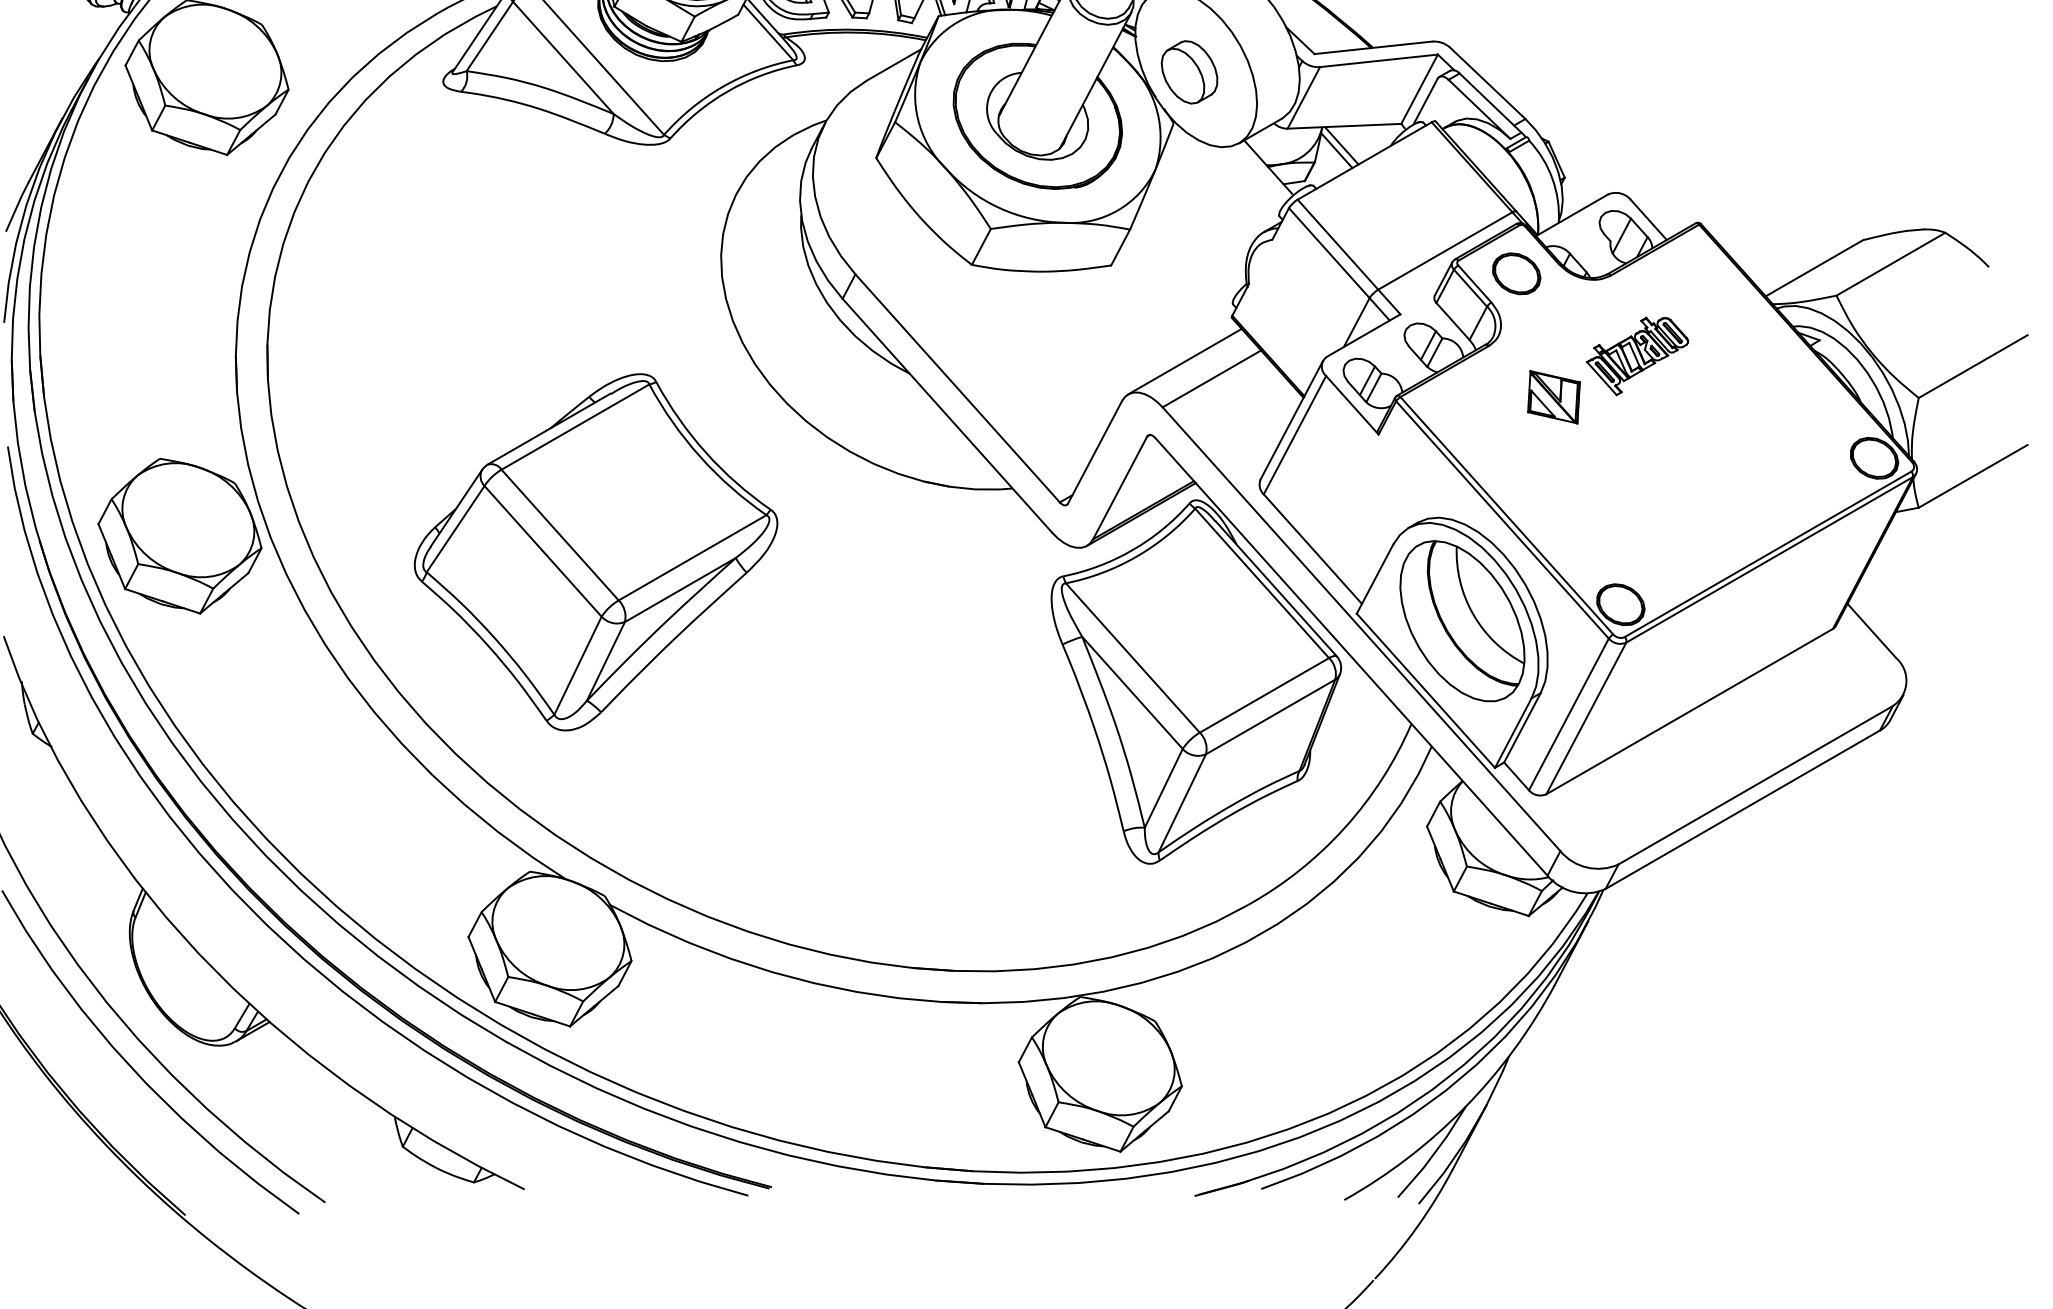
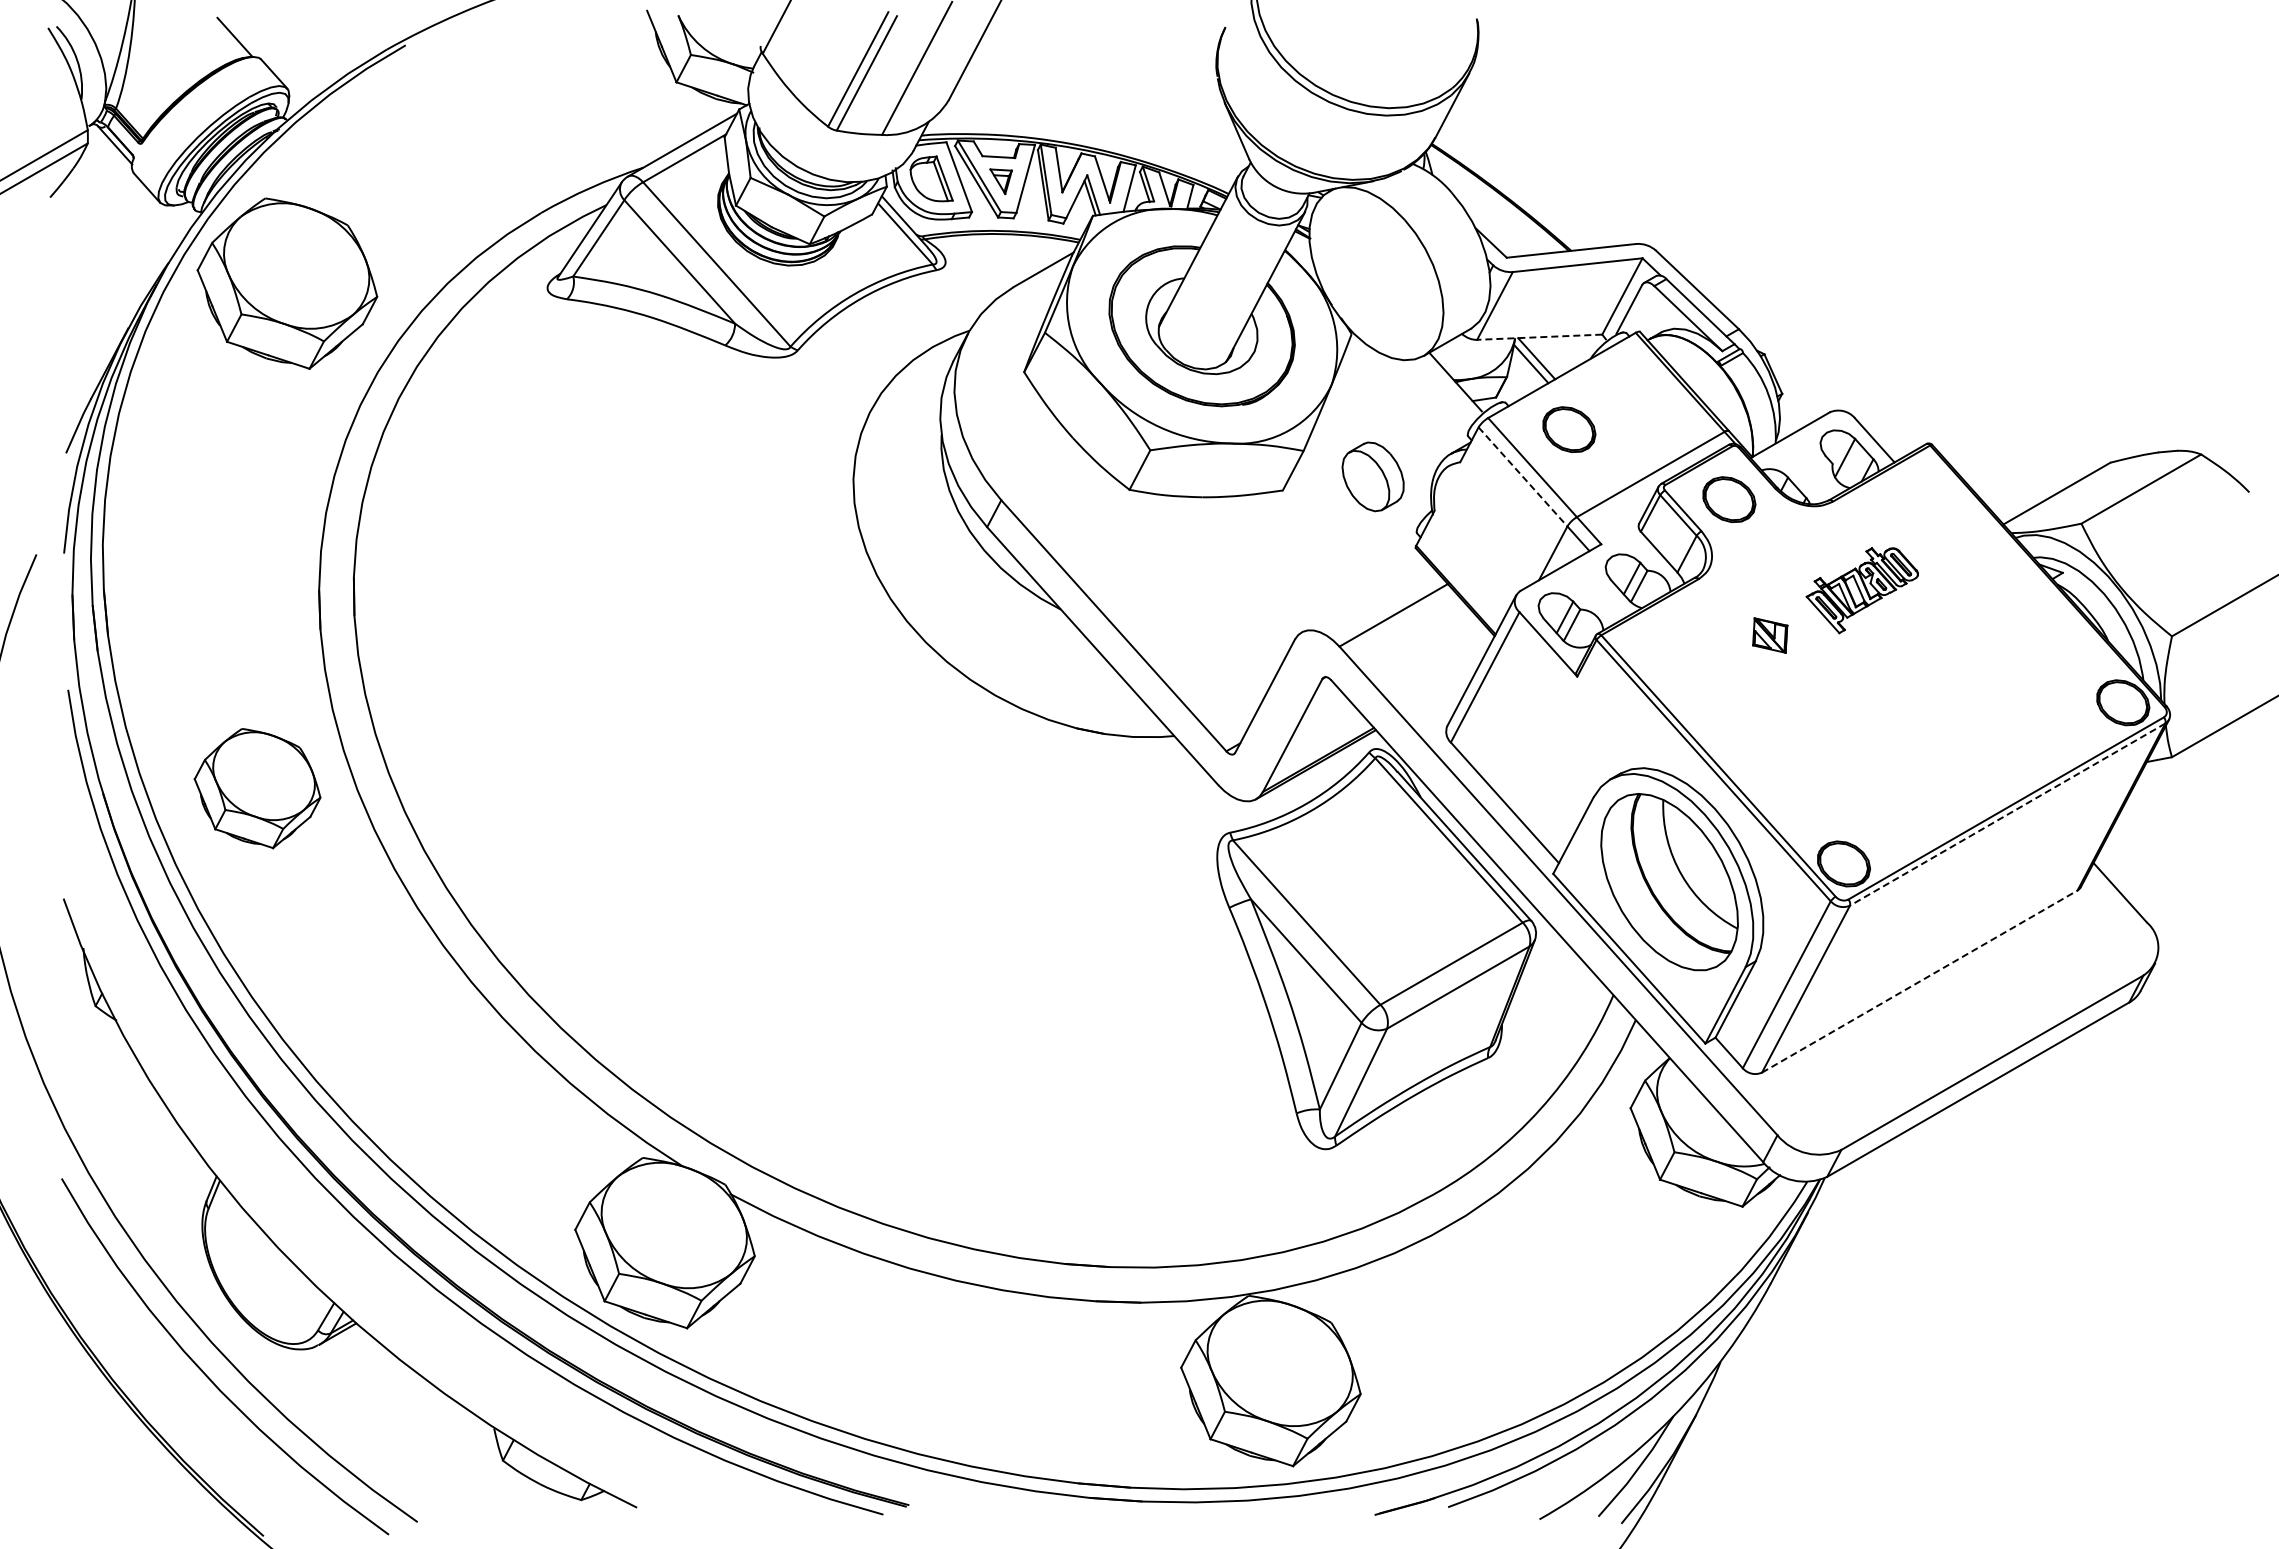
part: (1188, 72) -> (1372, 476), moved
line: (1344, 126) -> (1539, 337), solid -> dashed
part: (1371, 210) -> (1569, 429), added
line: (1329, 252) -> (1523, 476), solid -> dashed
line: (1184, 361) -> (1363, 596), removed
part: (1553, 397) -> (1769, 635), size x0.6
part: (179, 536) -> (257, 788), size x0.7
part: (595, 552) -> (715, 806), removed
line: (1769, 559) -> (2007, 814), solid -> dashed
line: (1690, 711) -> (1920, 981), solid -> dashed

